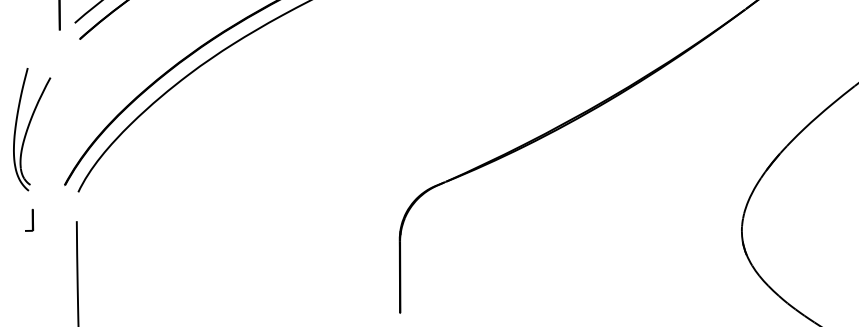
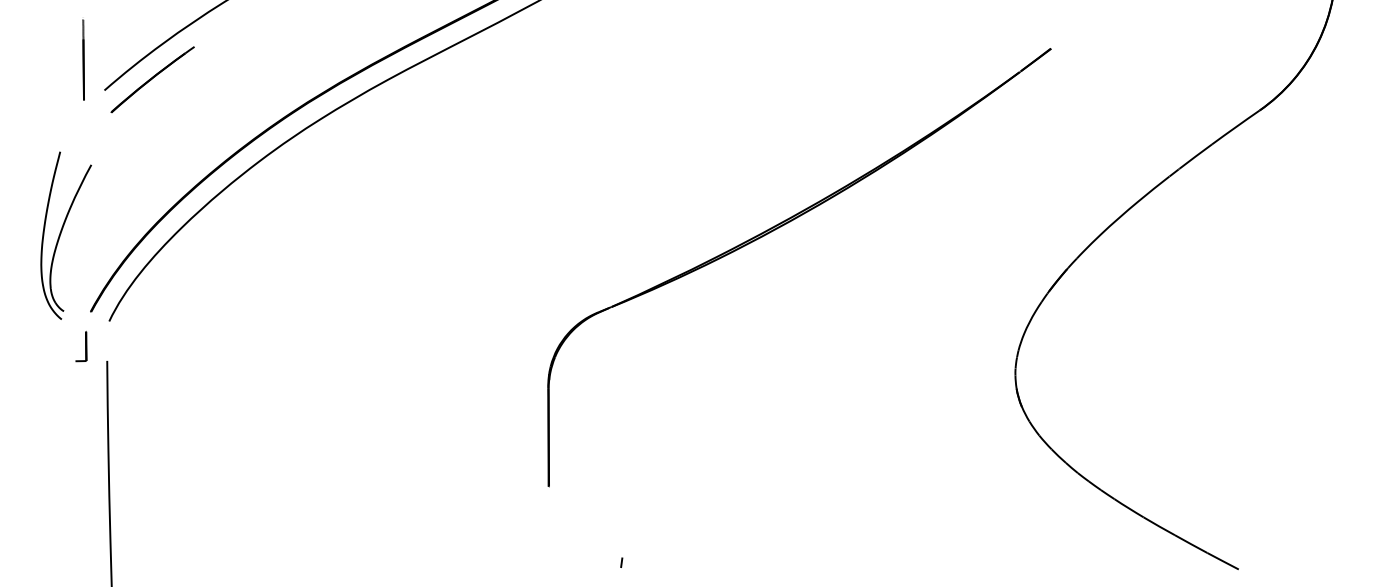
part: (31, 129) -> (65, 235), moved
part: (29, 220) -> (81, 346), moved

